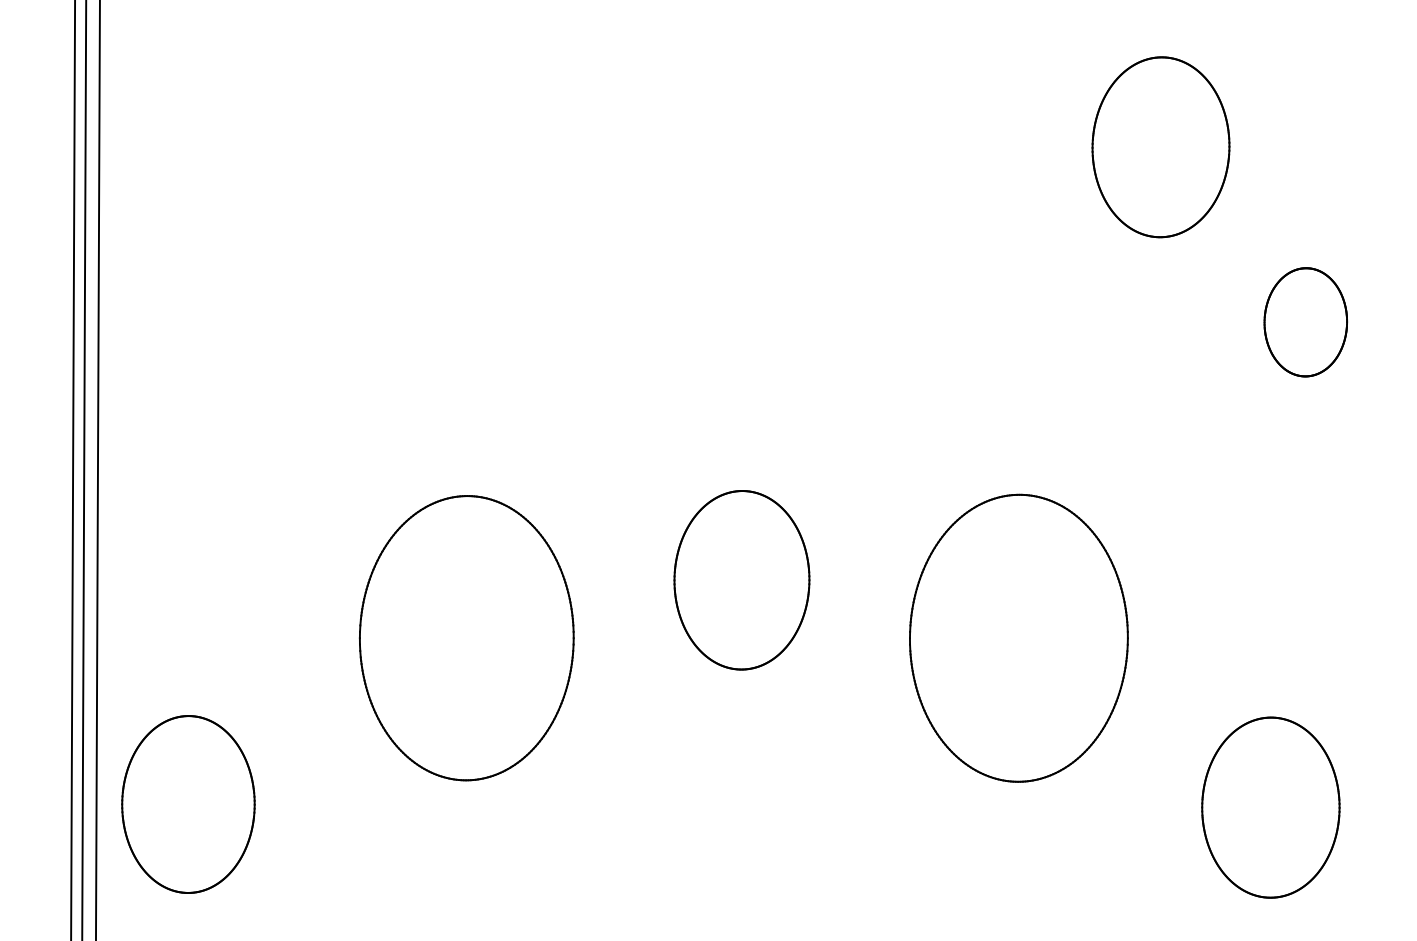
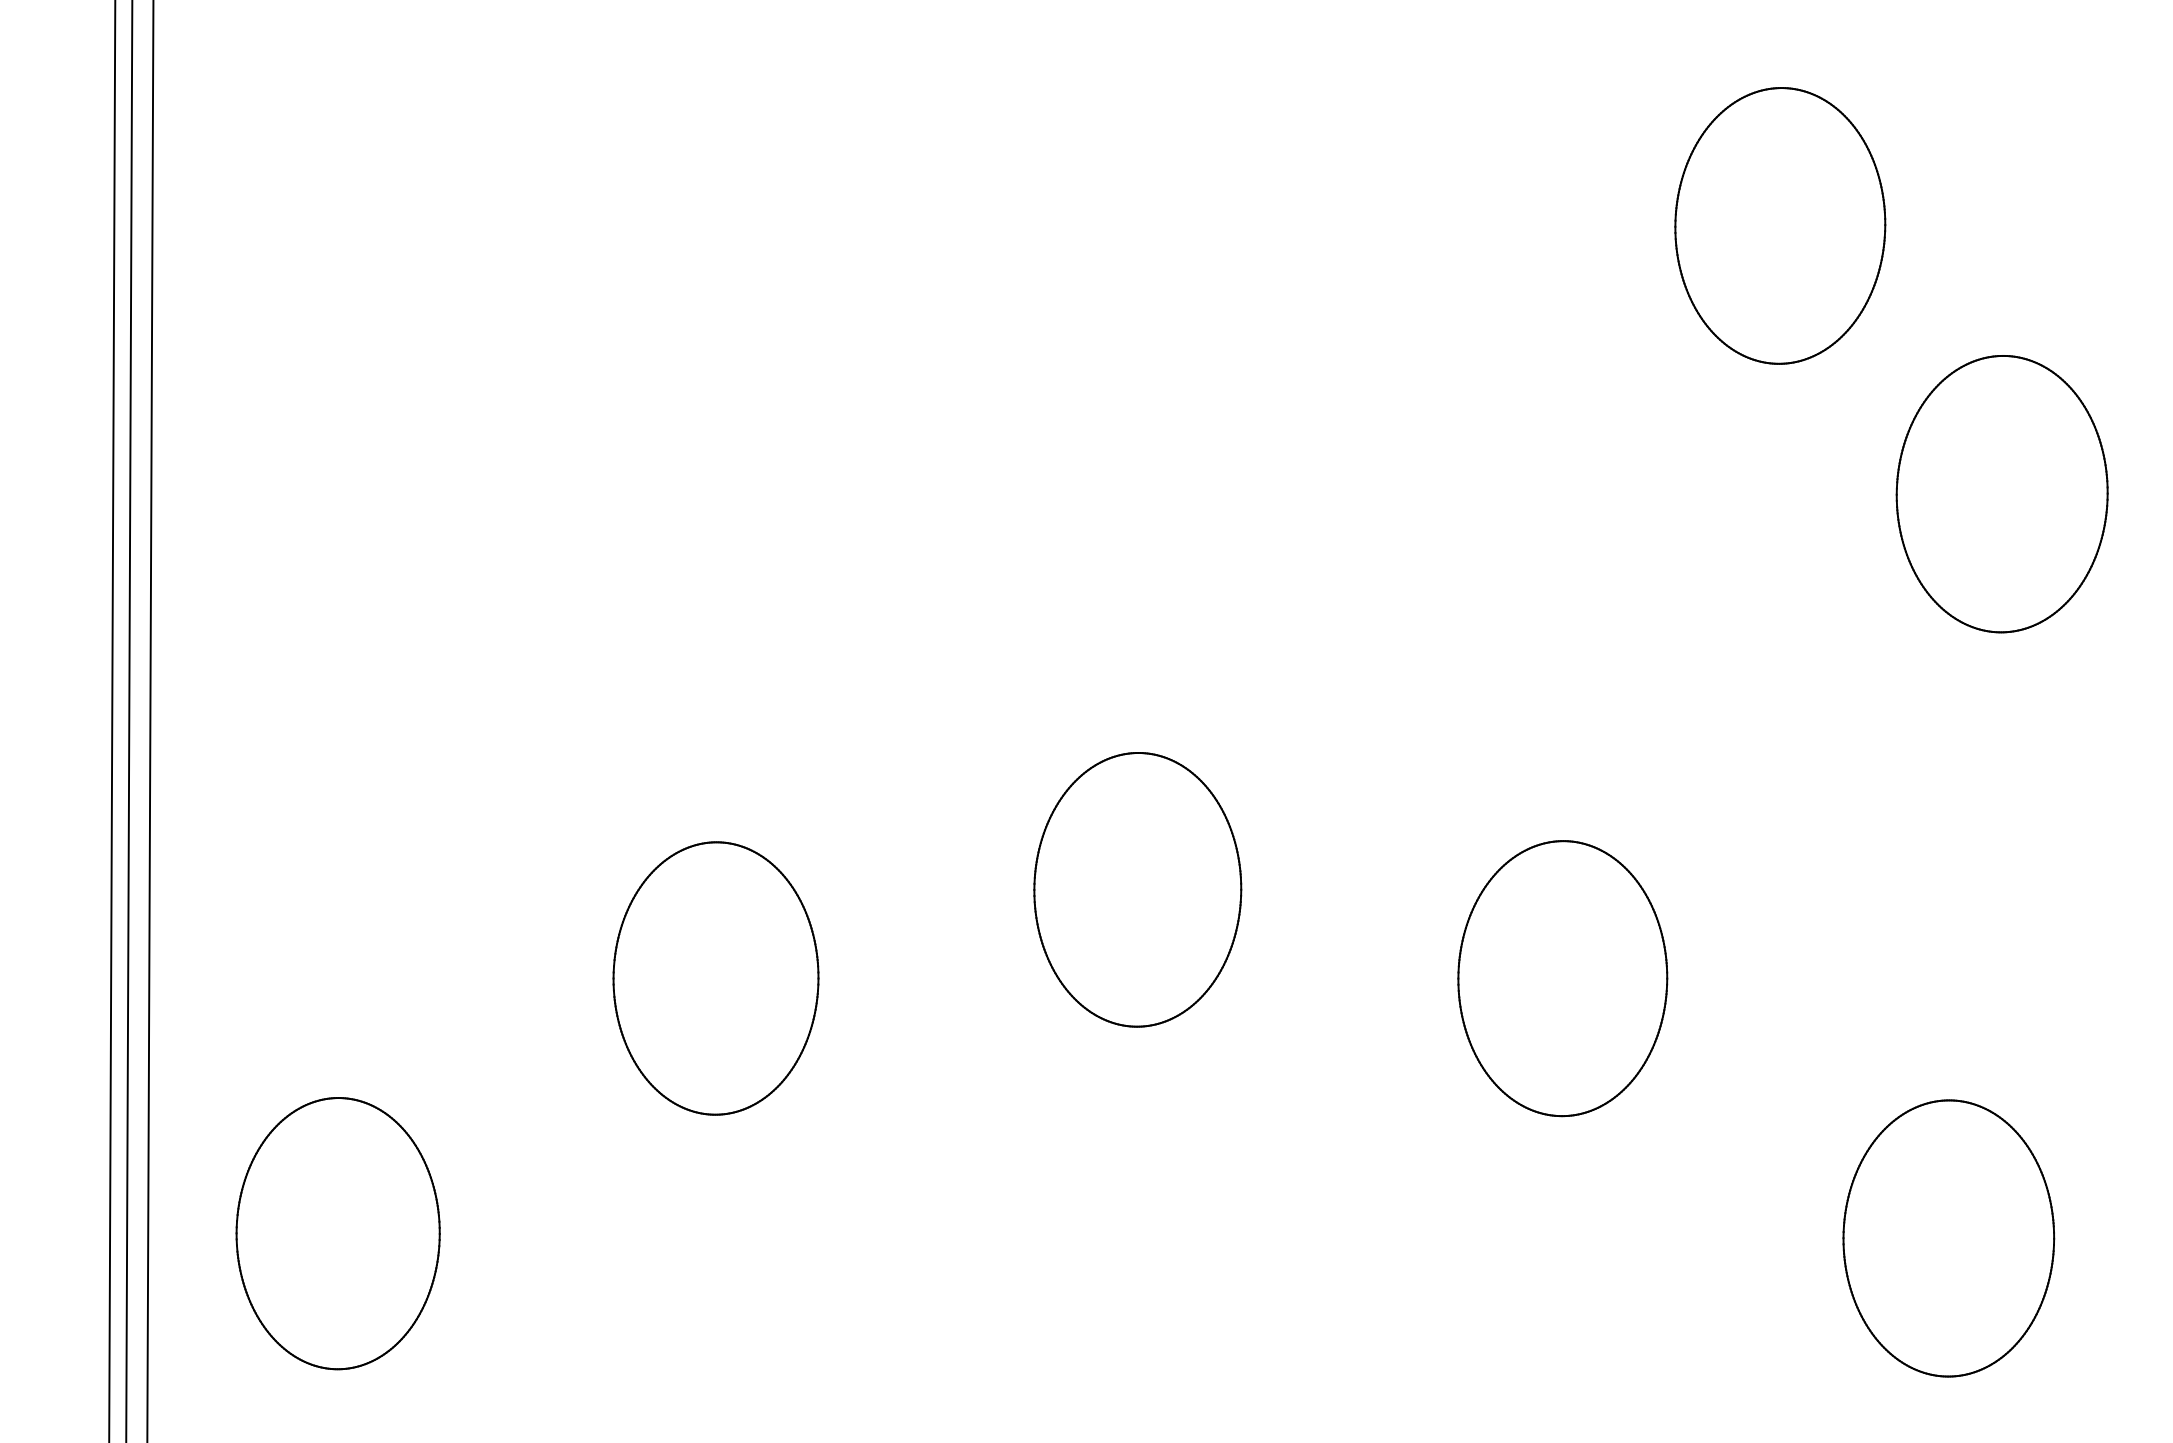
part: (1305, 322) -> (2001, 494), size x1.67
part: (466, 637) -> (715, 977), size x0.62
part: (1019, 637) -> (1563, 977), size x0.62
part: (188, 804) -> (338, 1233), moved

